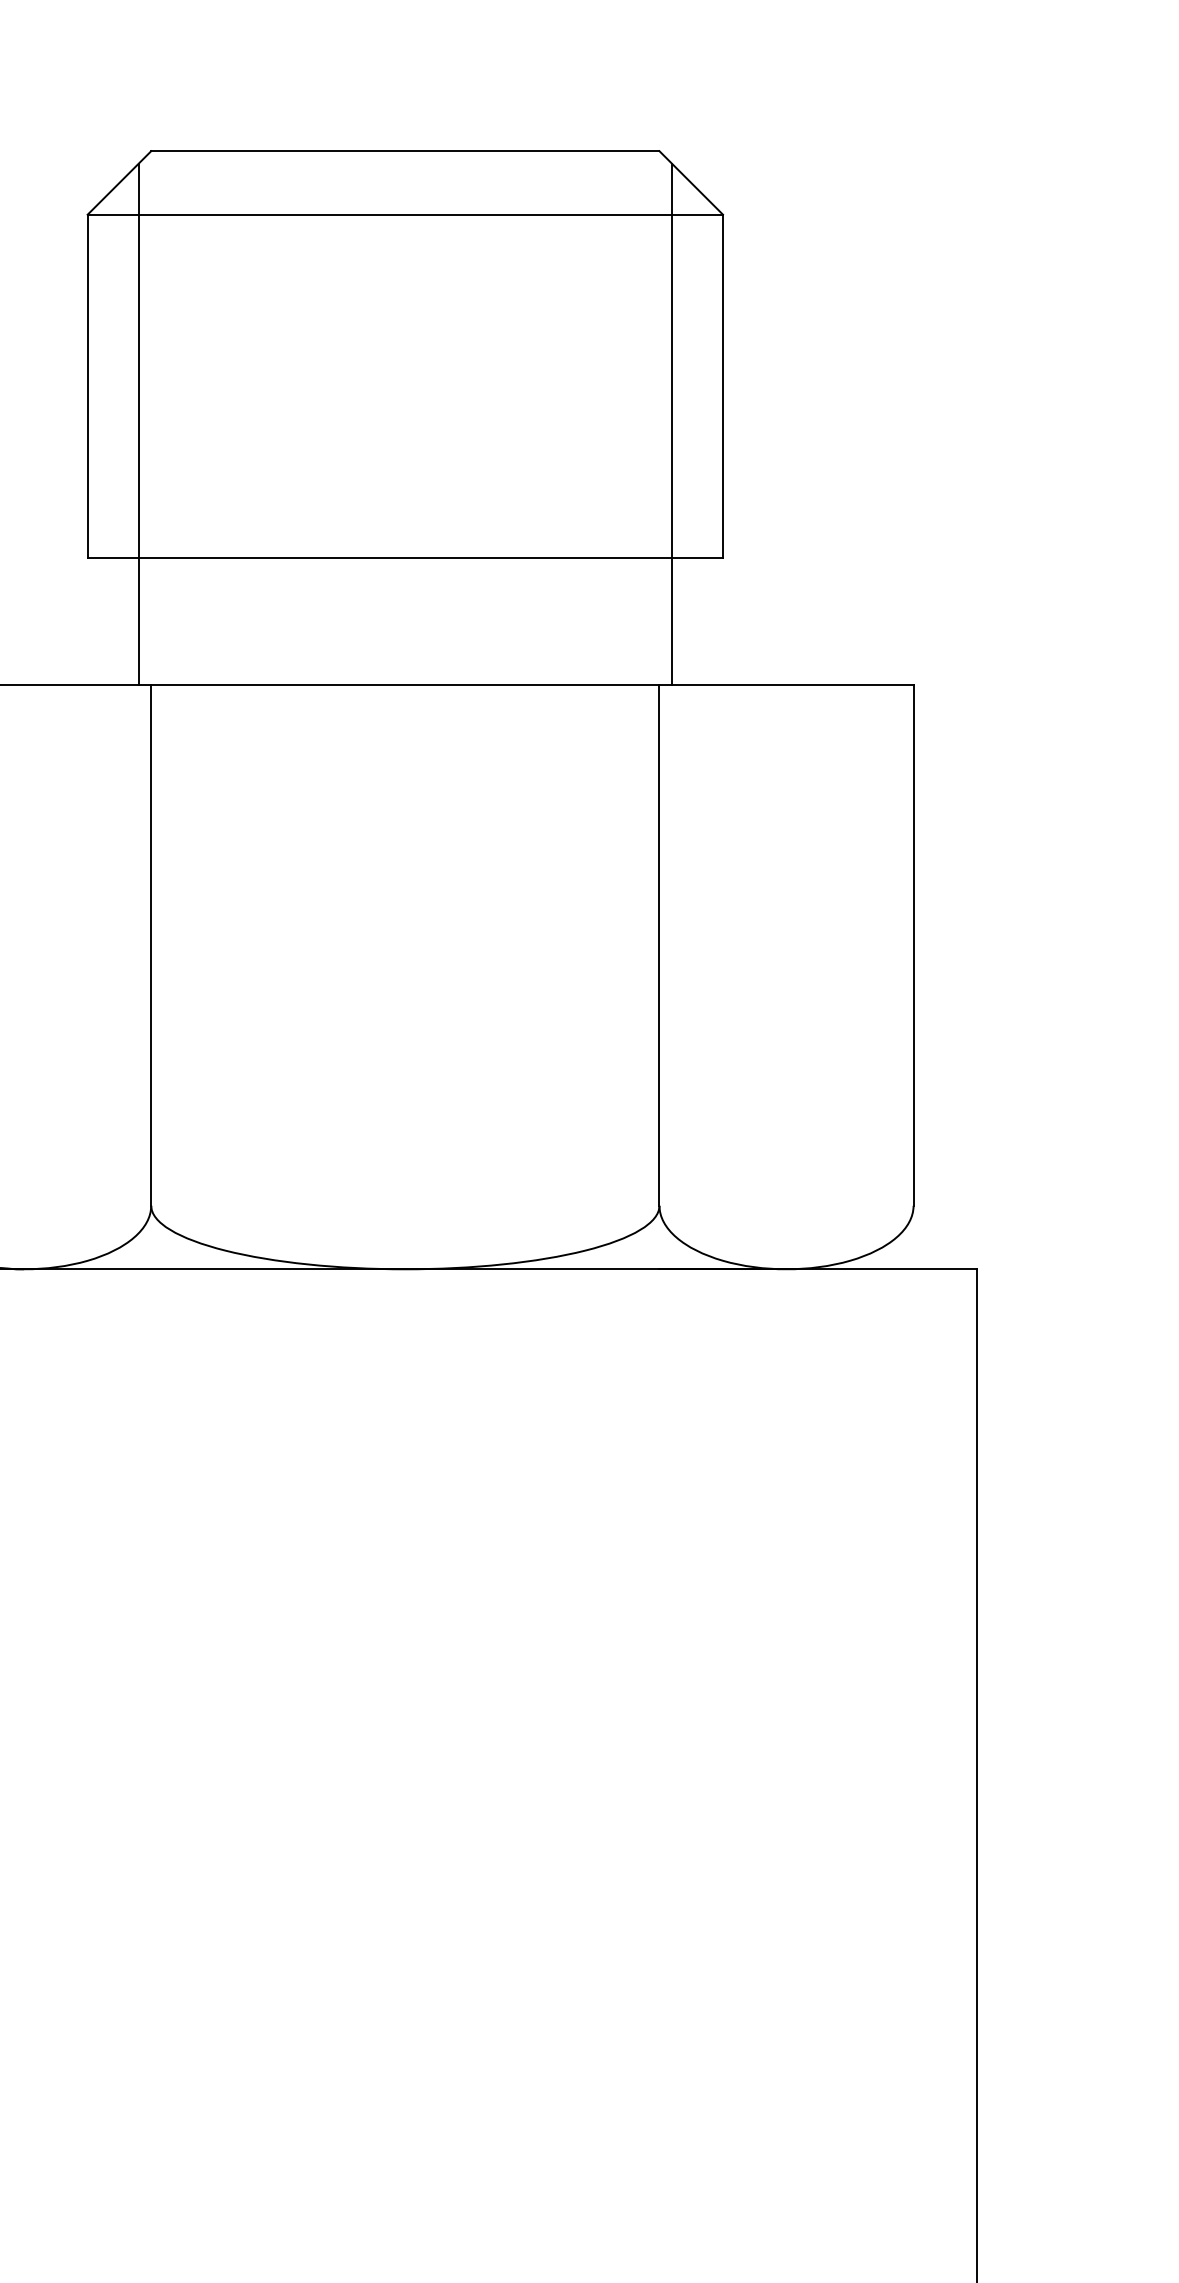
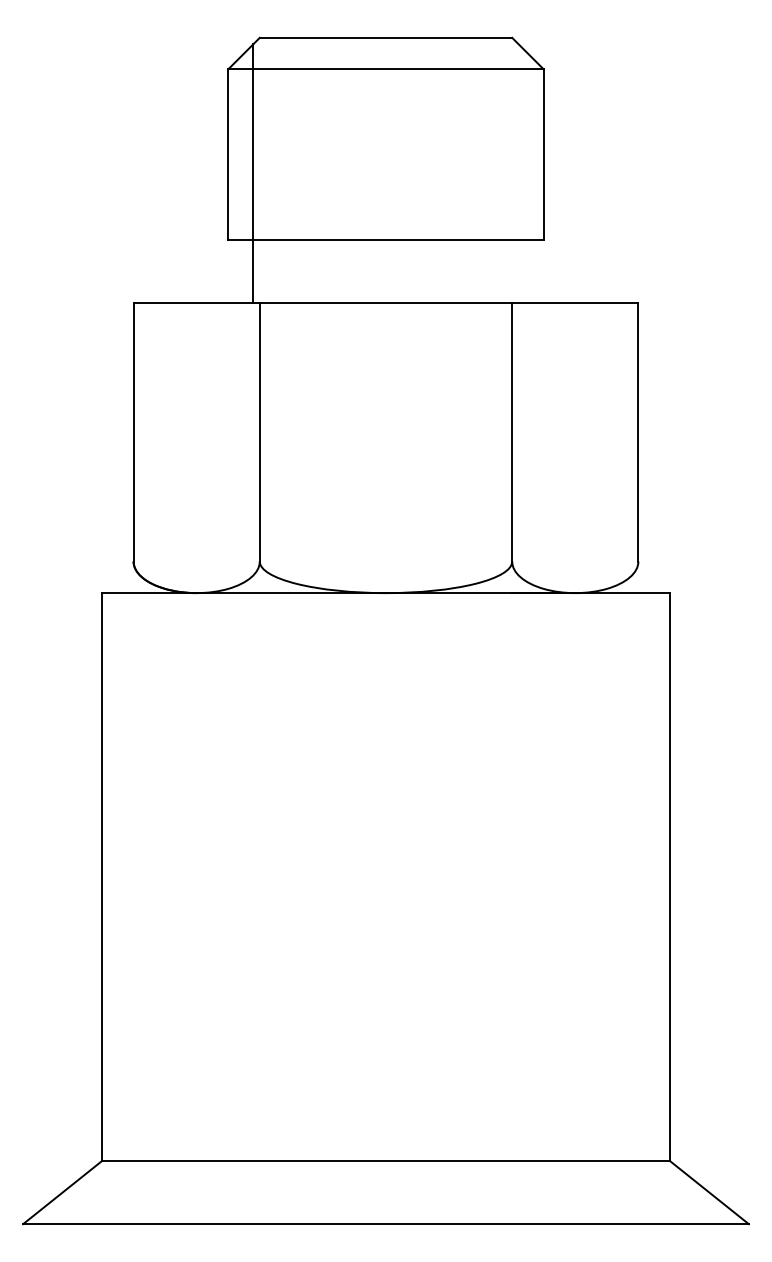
line: (672, 424) -> (518, 173), removed

